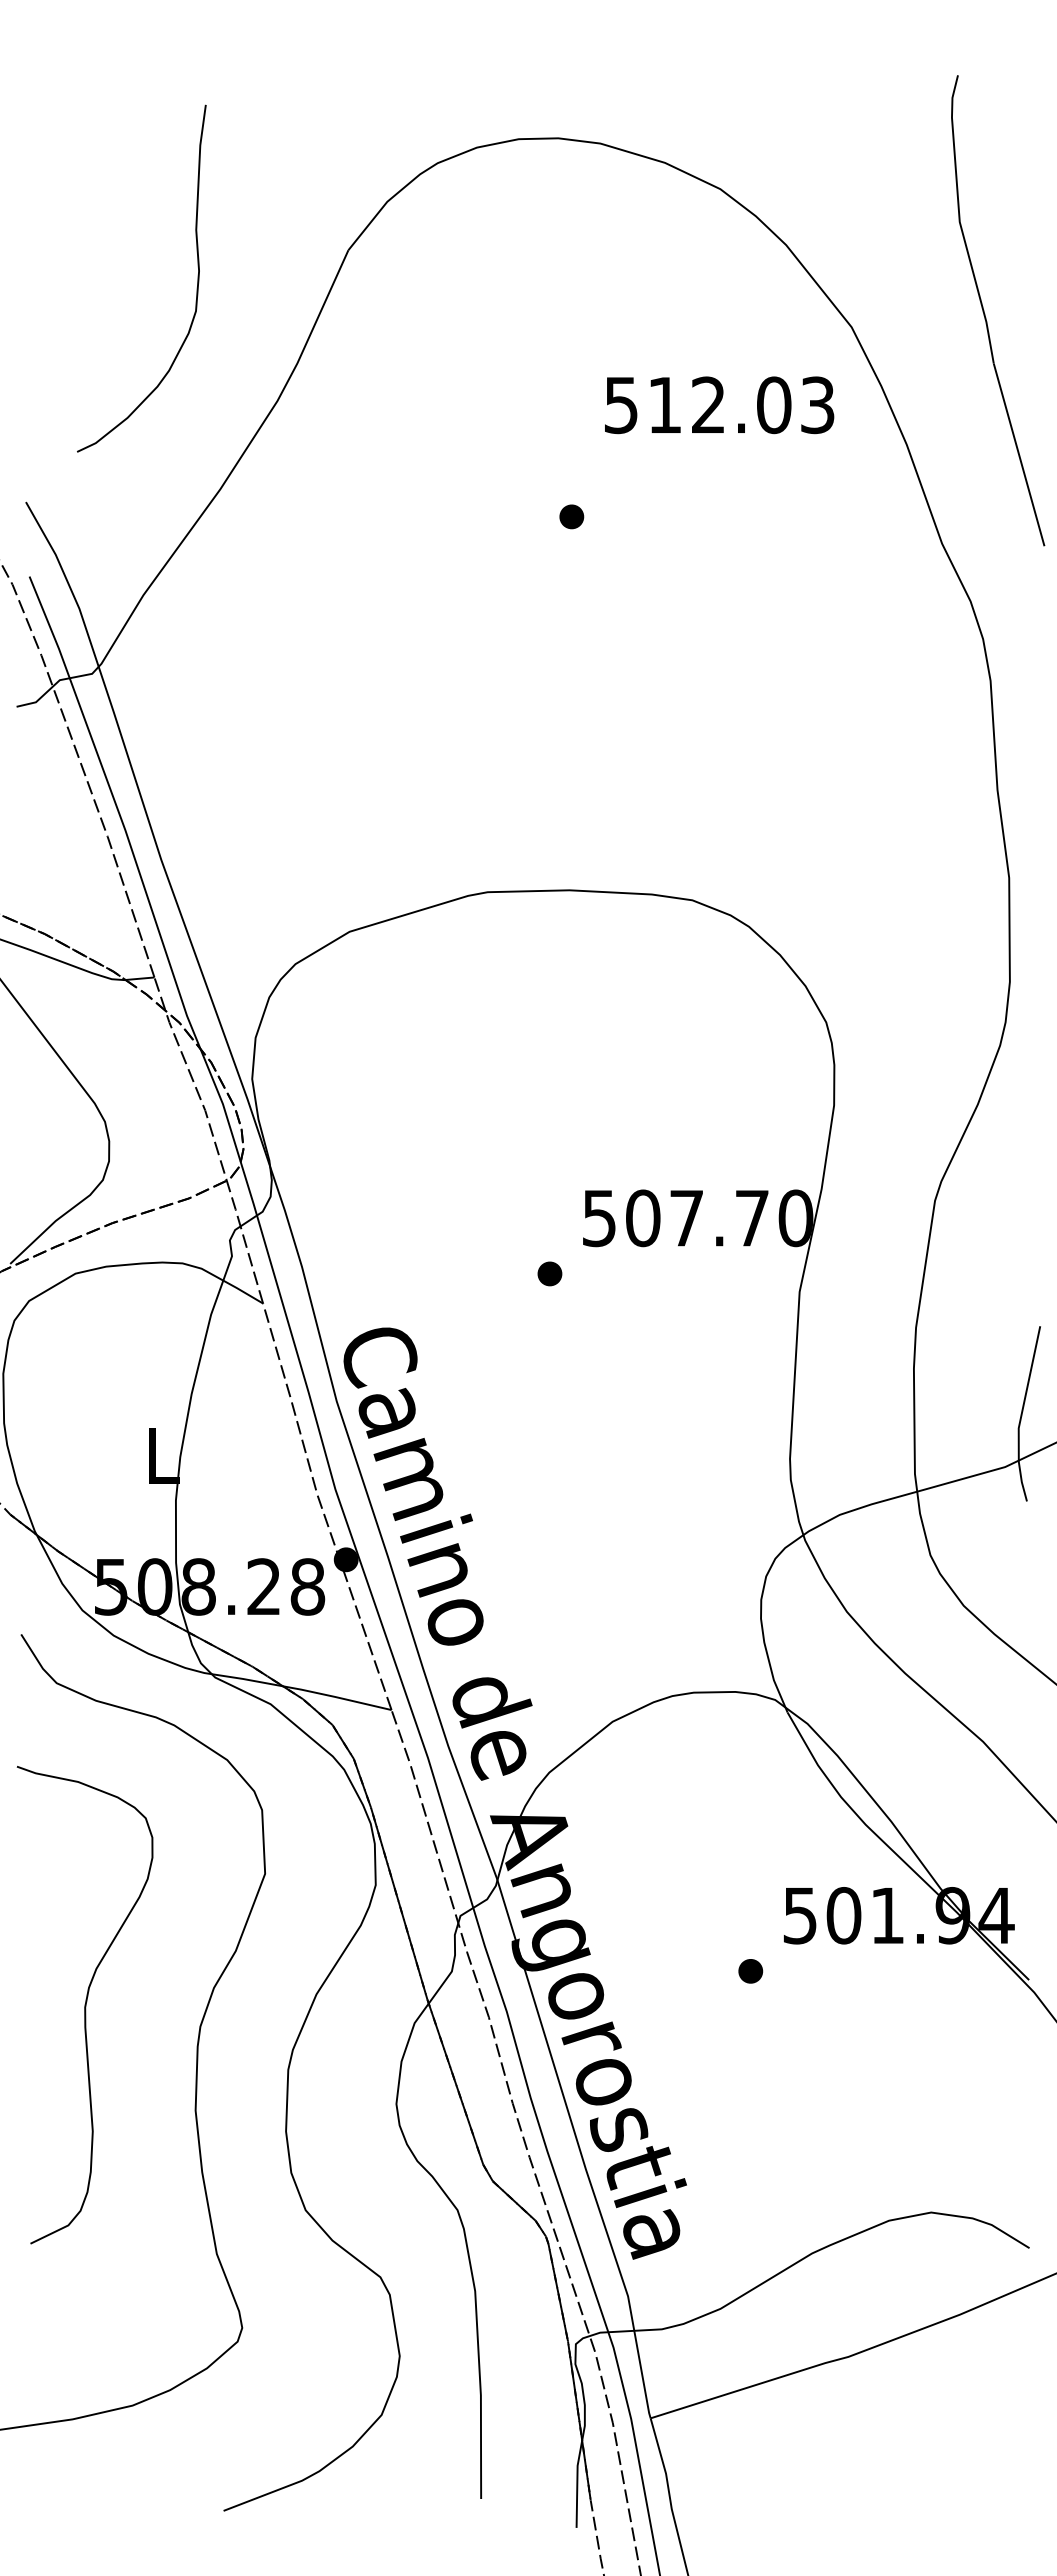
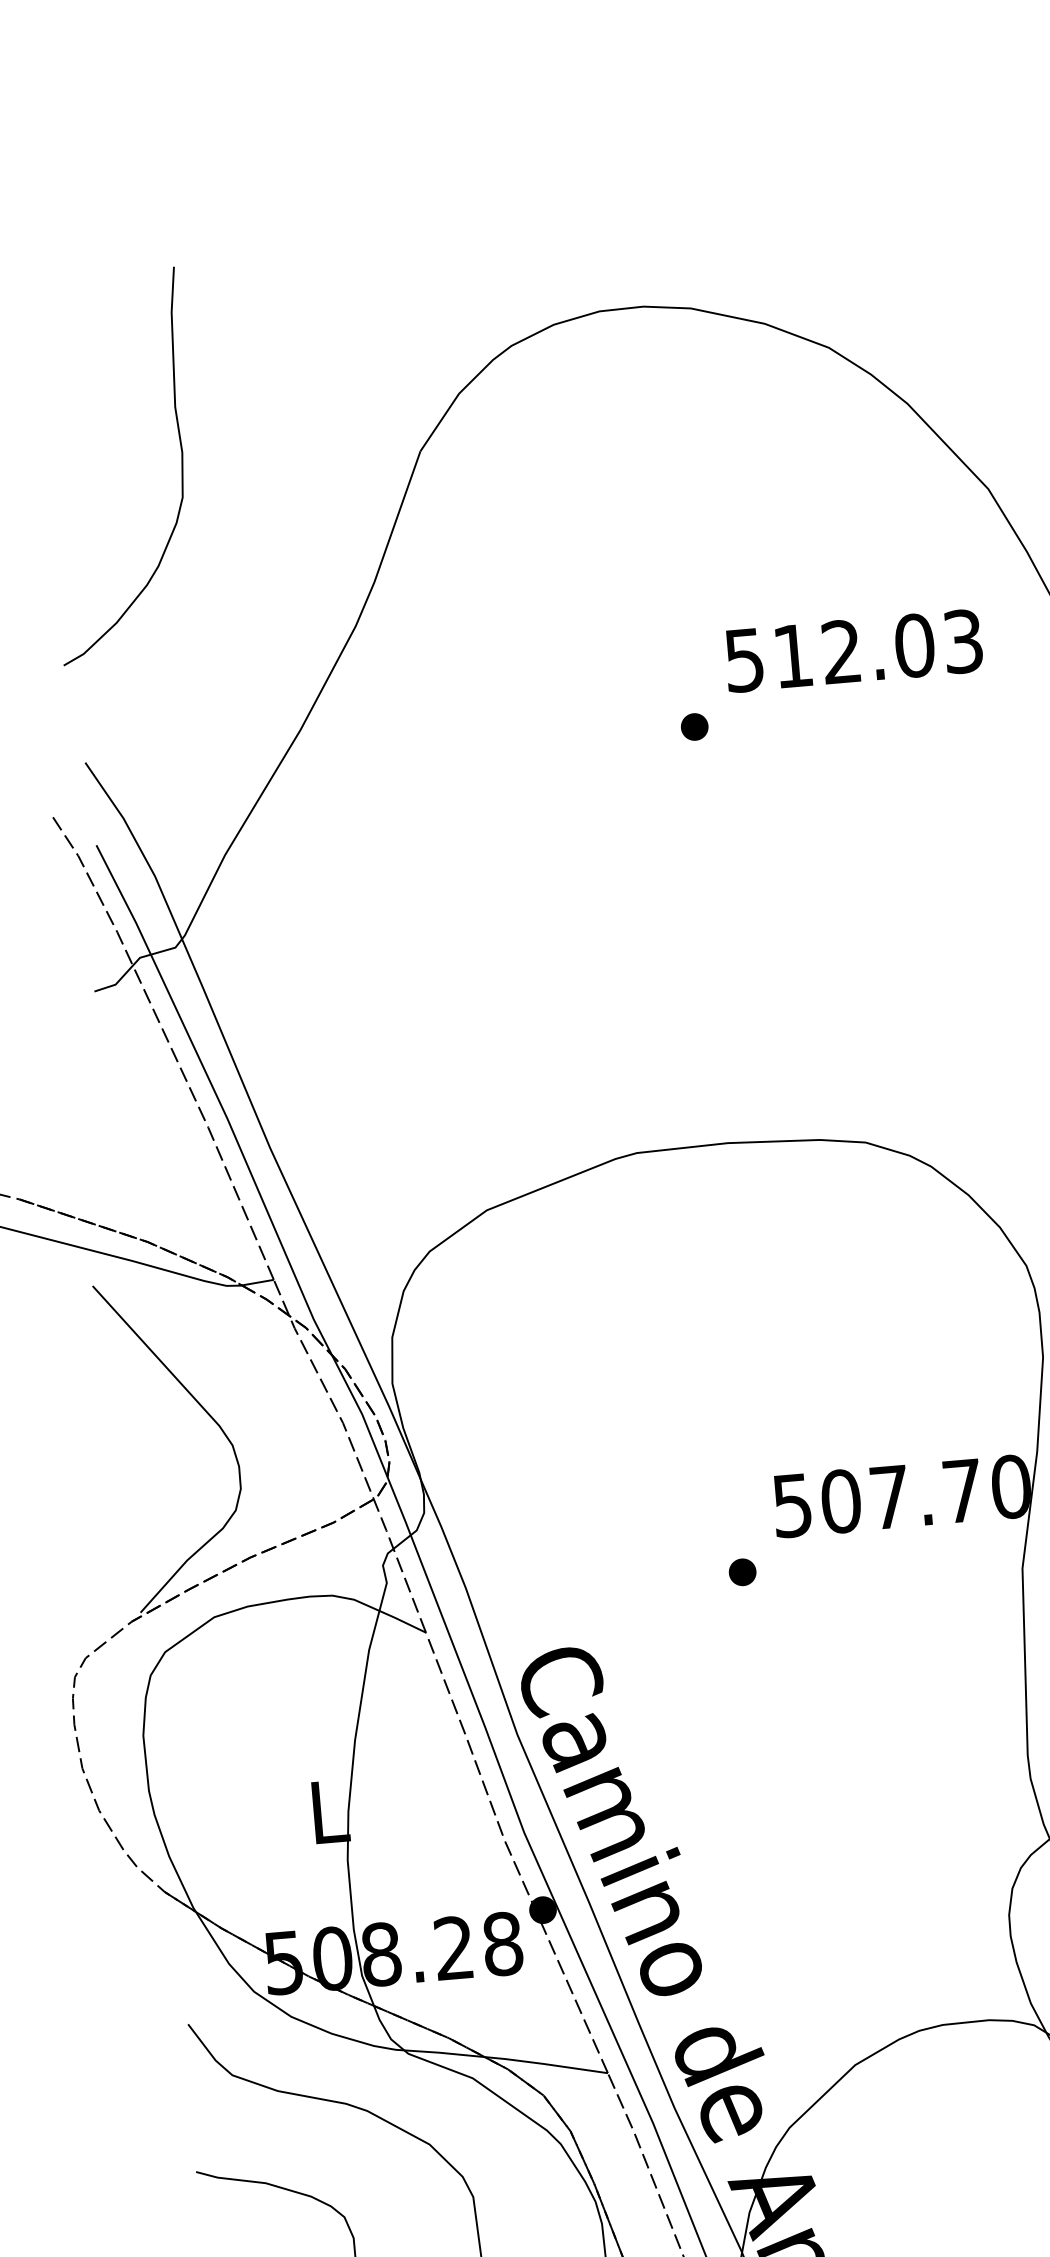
curve: (196, 288) -> (181, 472), moved
text: (719, 405) -> (853, 651), moved

